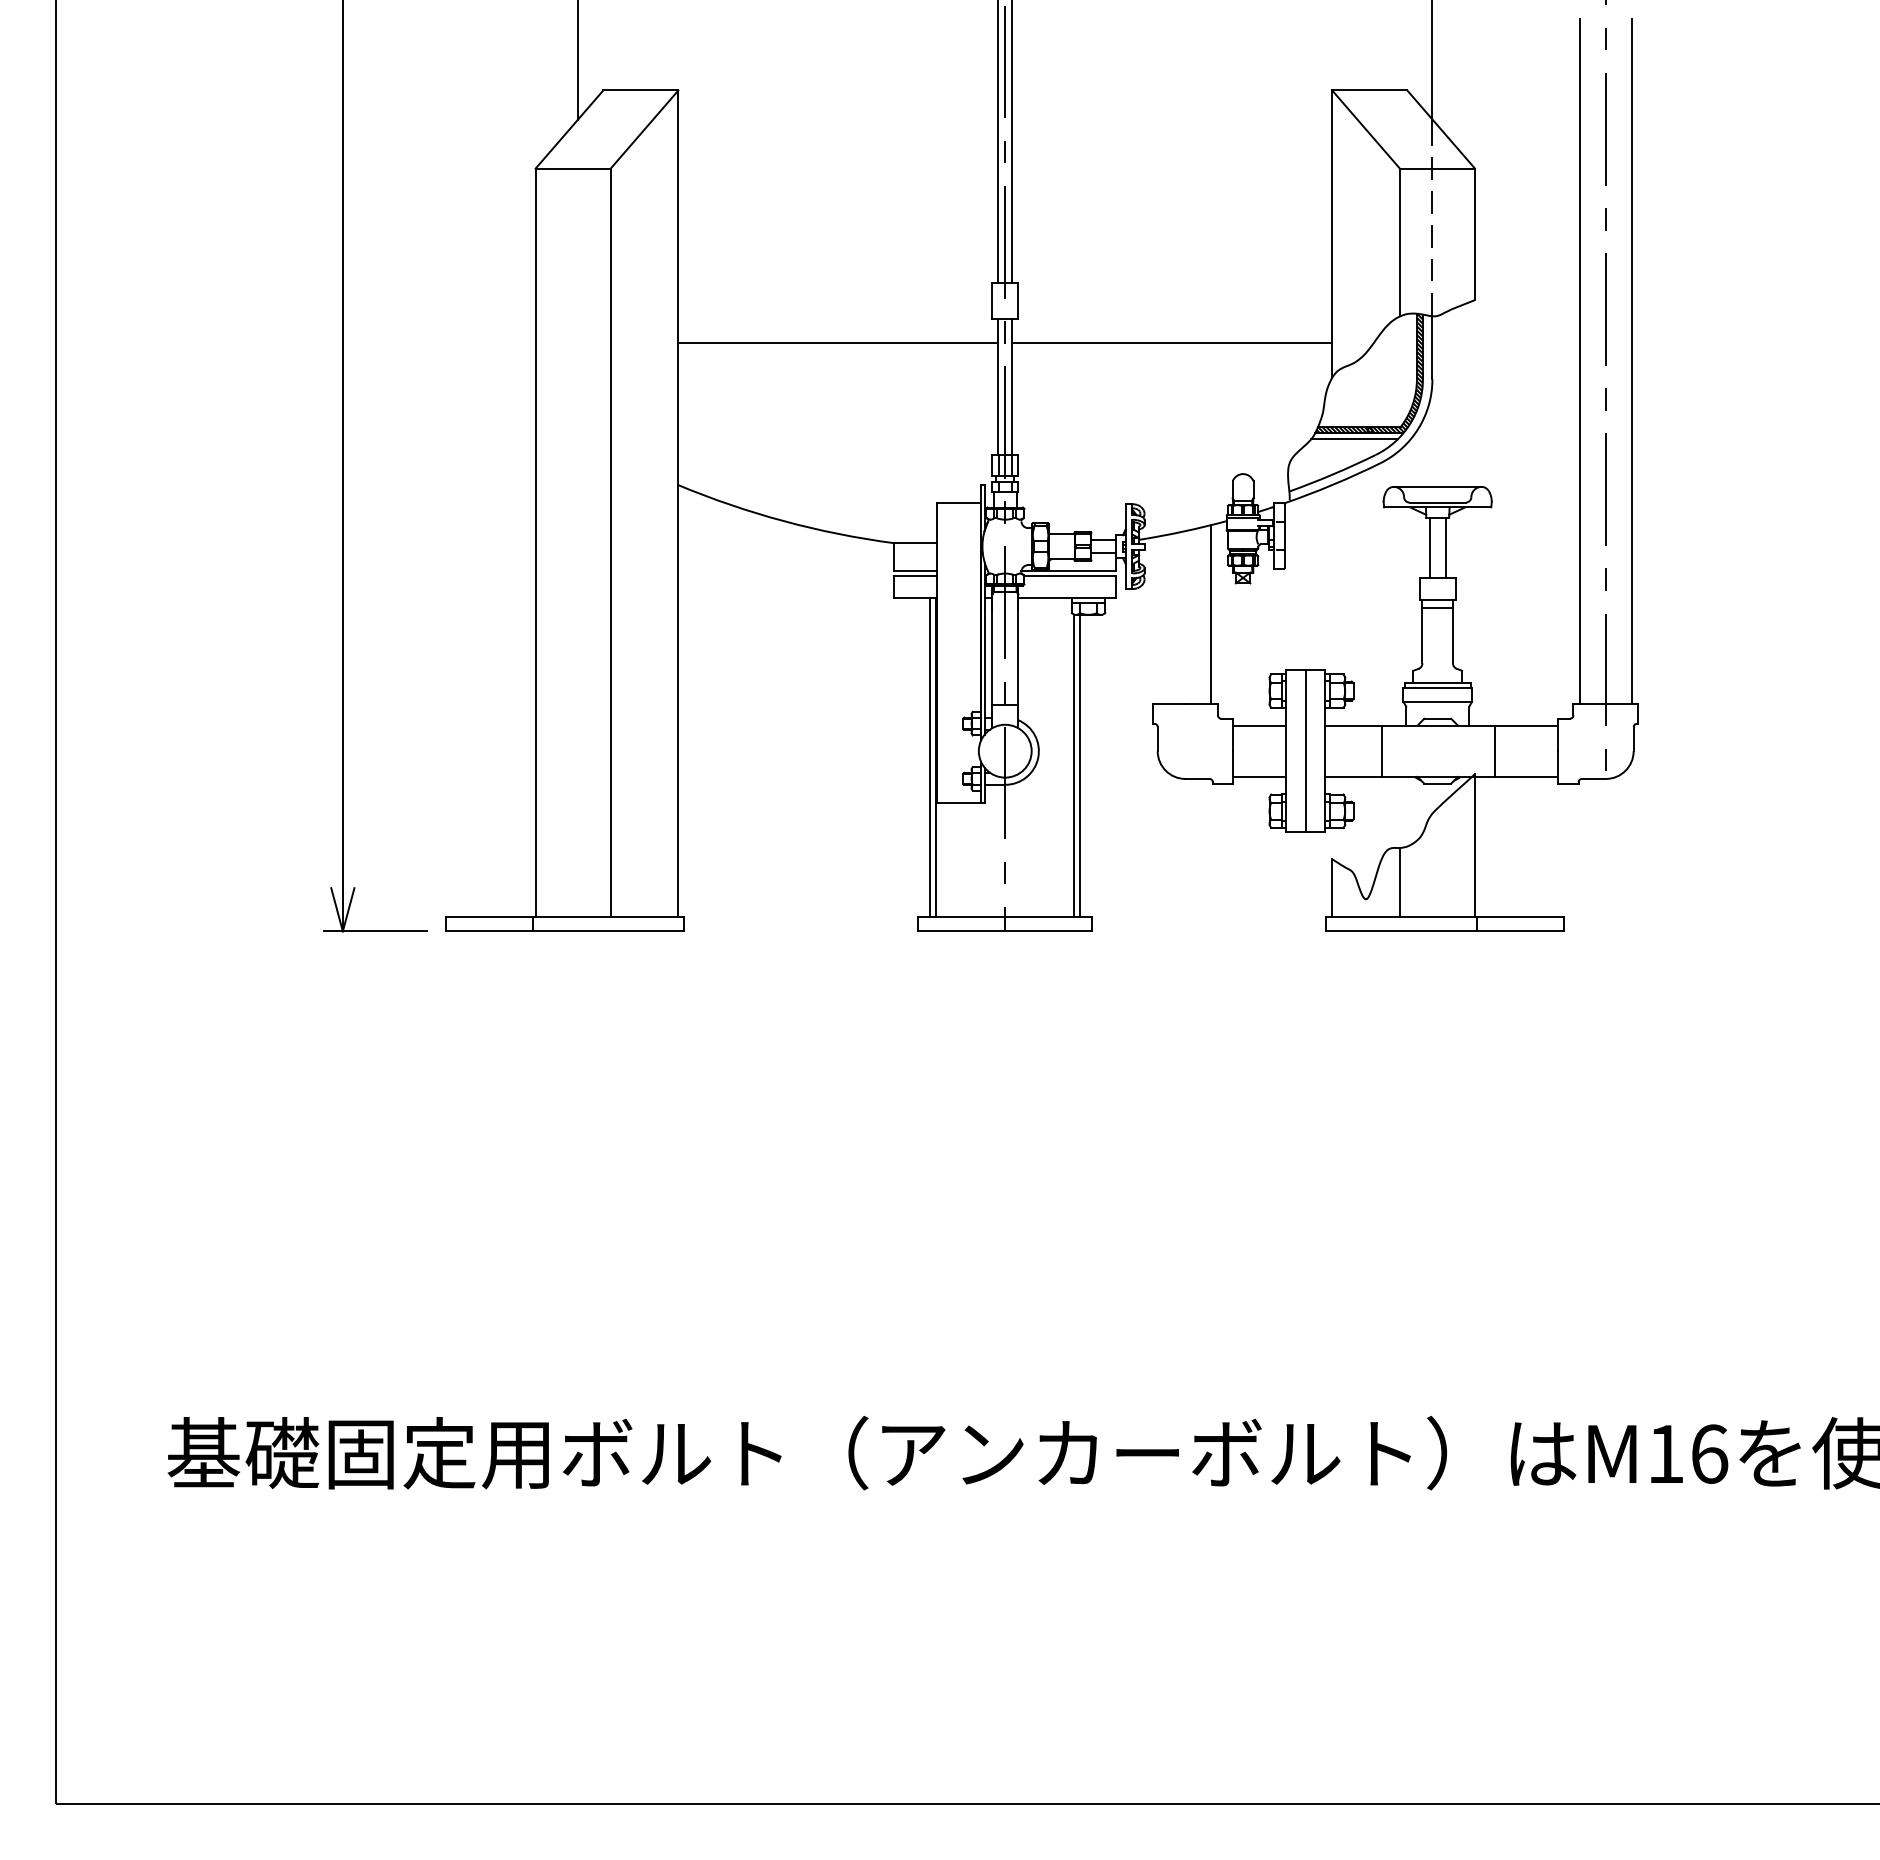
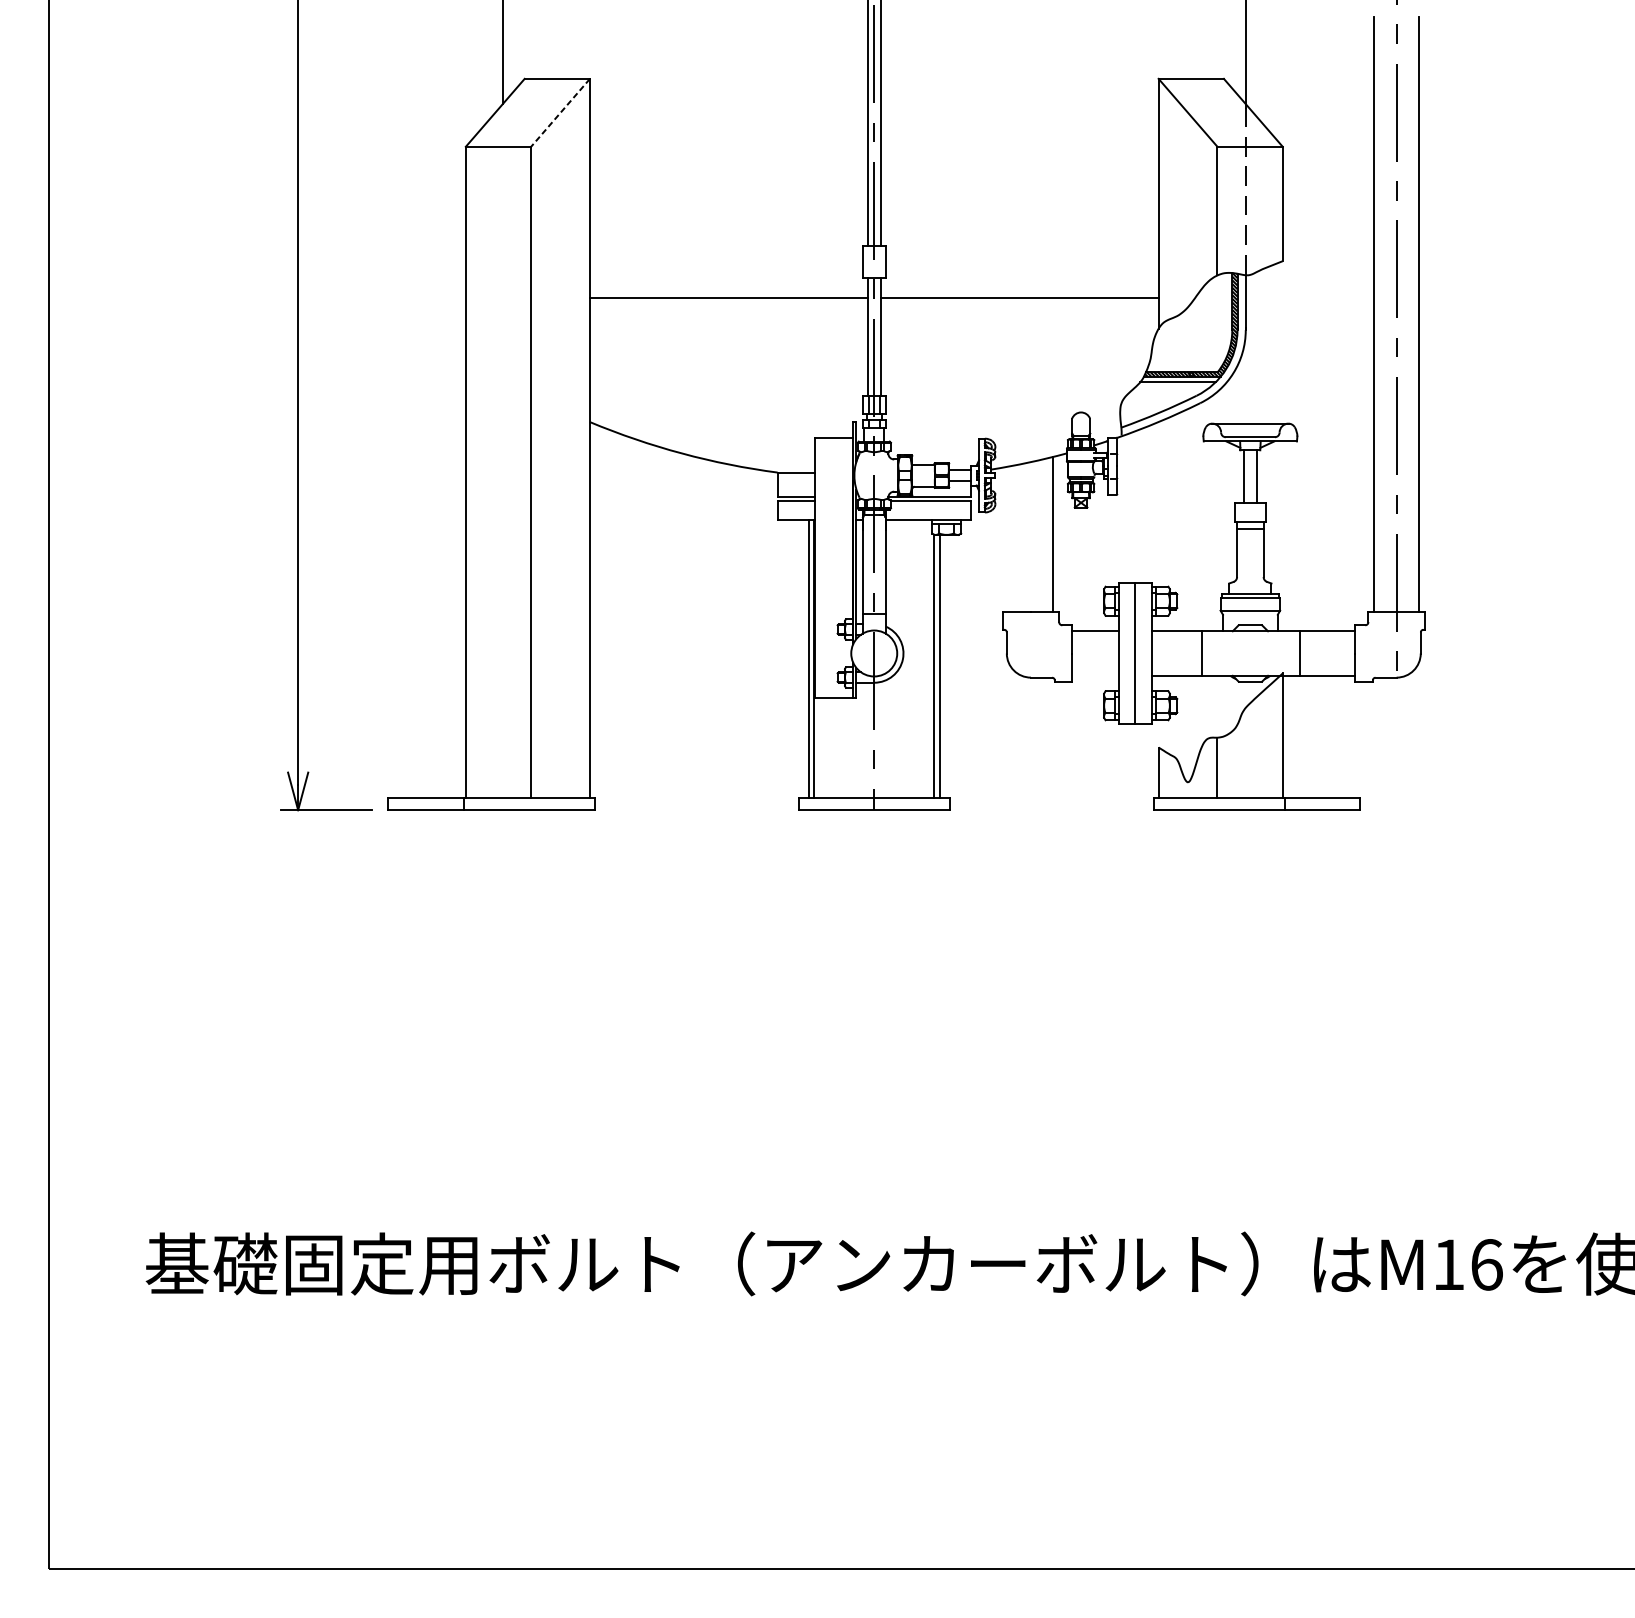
line: (644, 129) -> (560, 112), solid -> dashed
line: (1259, 776) -> (1095, 675), removed

